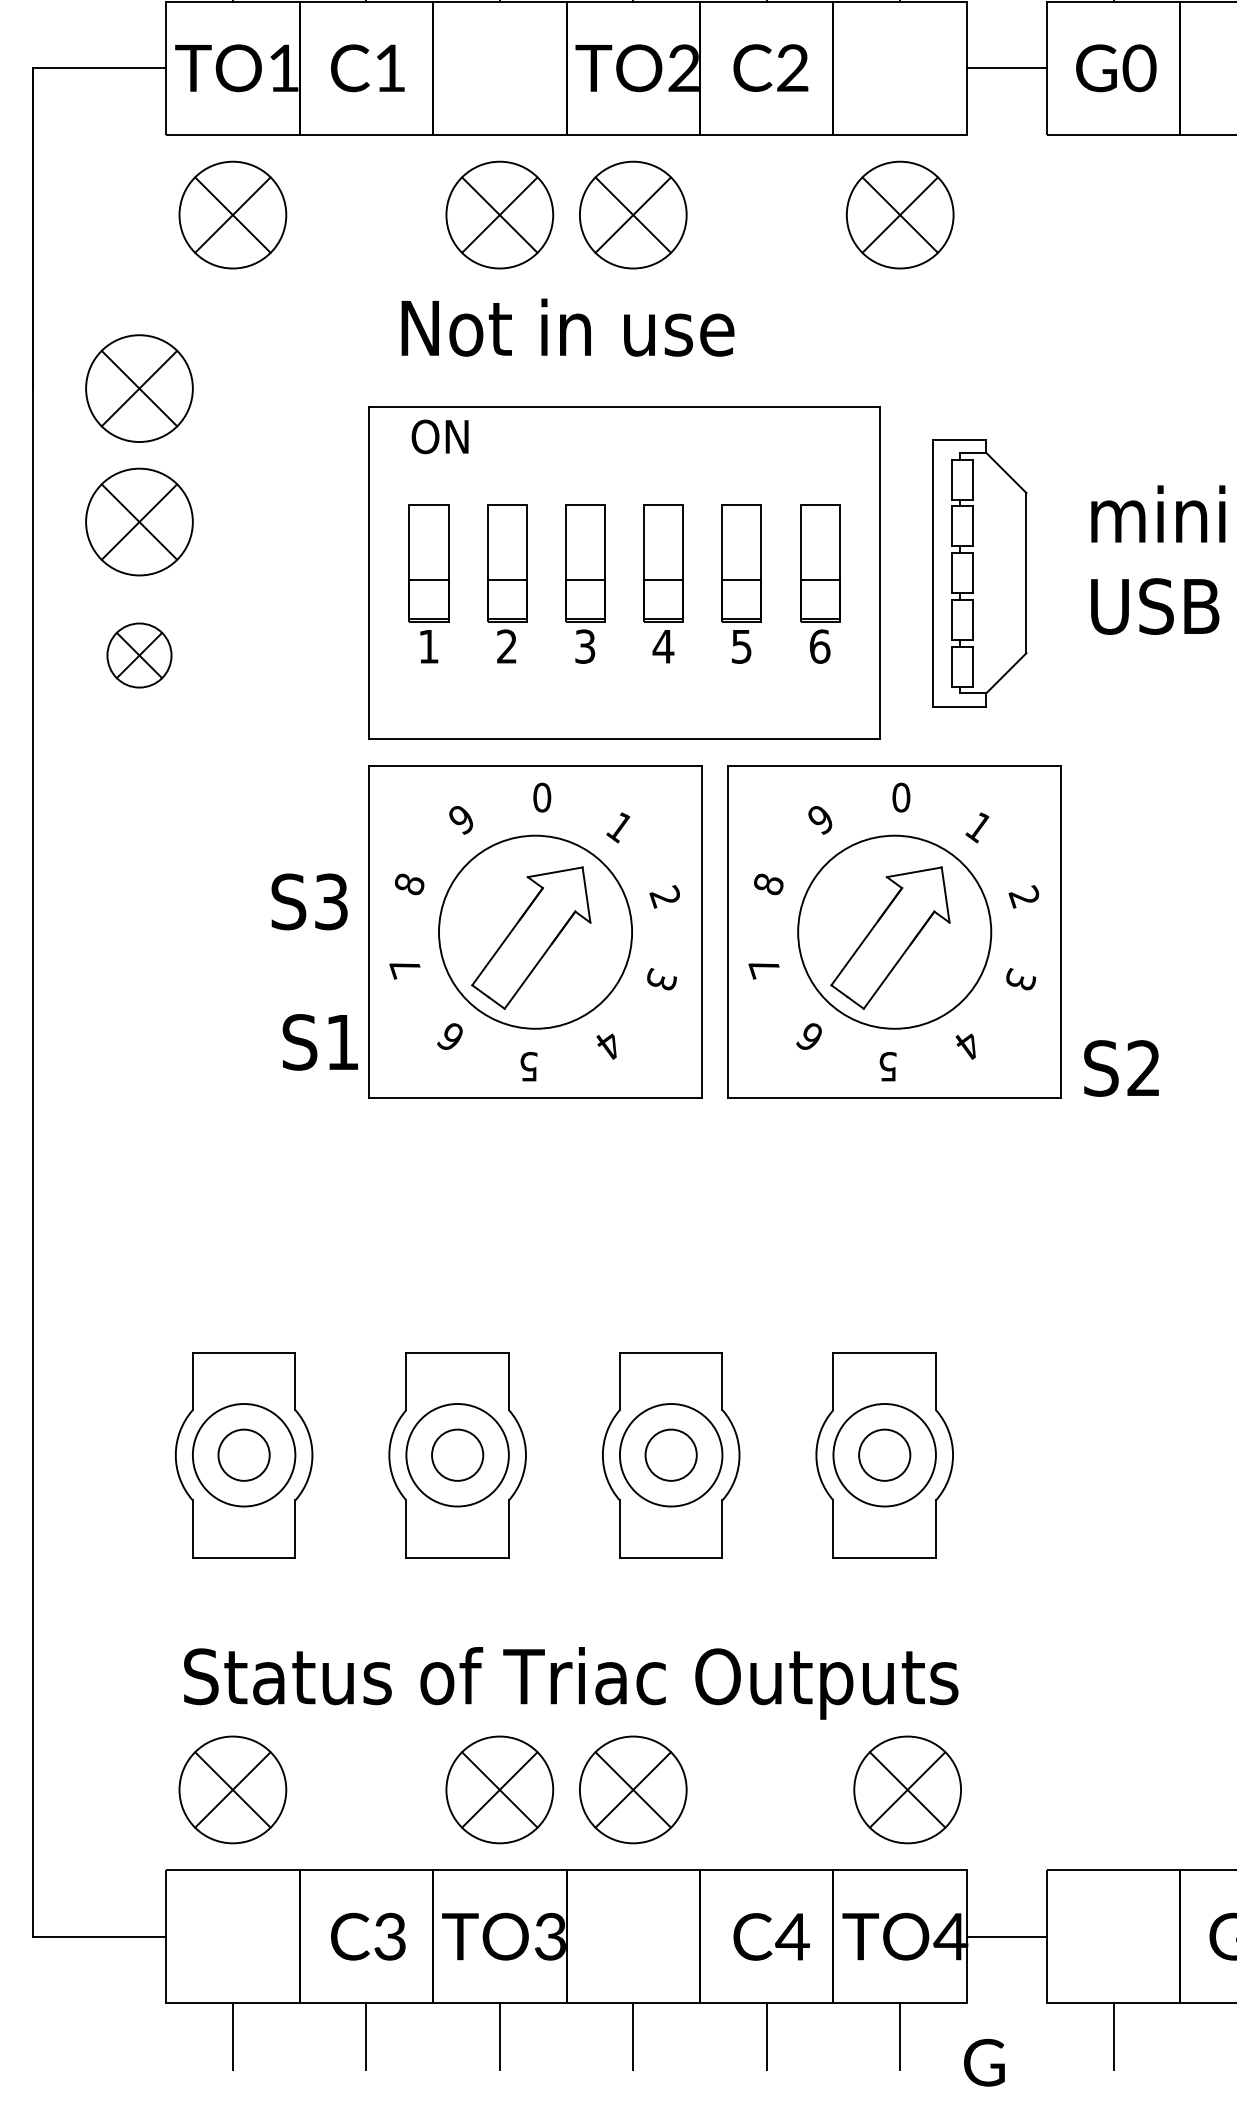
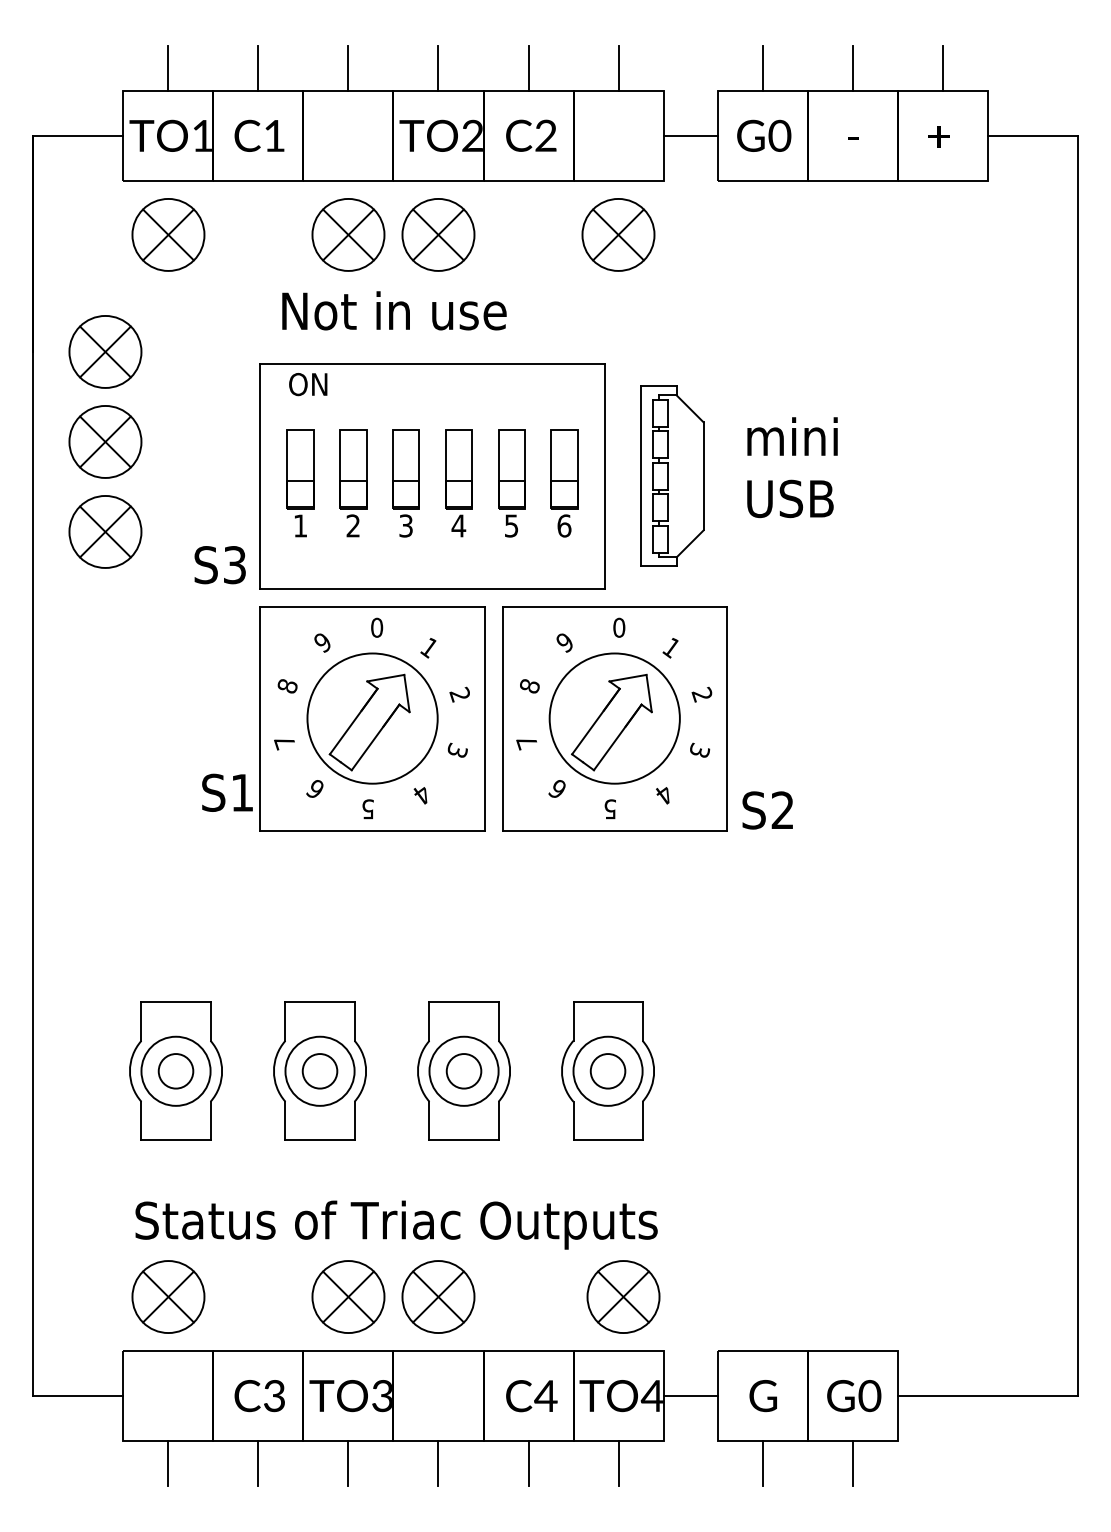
part: (139, 654) -> (105, 531), size x1.67
text: (308, 902) -> (219, 565), moved
text: (983, 2063) -> (762, 1396), moved

